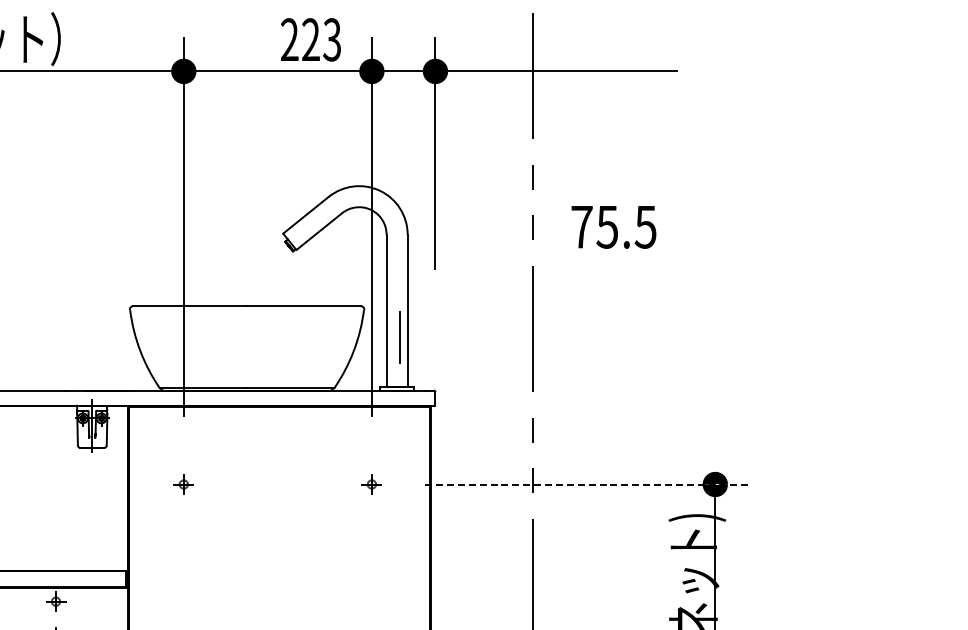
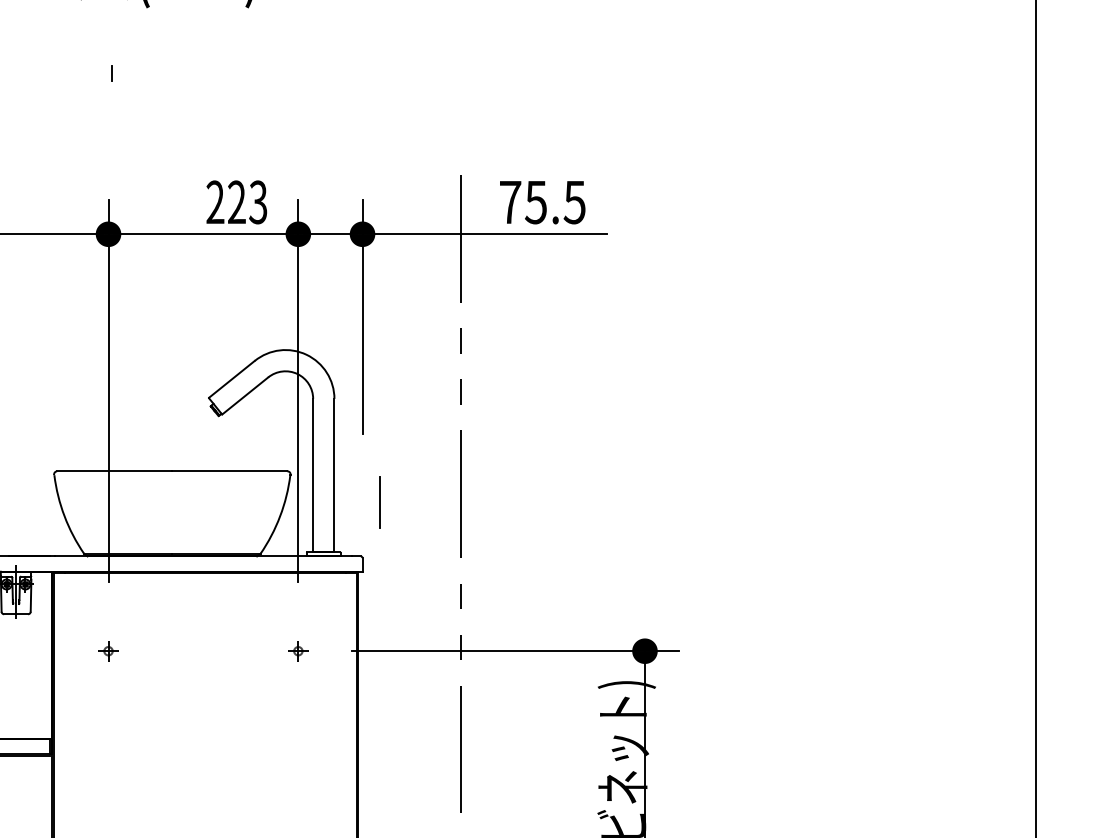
text: (613, 227) -> (542, 202), moved
line: (399, 337) -> (379, 502), moved
line: (588, 484) -> (516, 651), dashed -> solid

